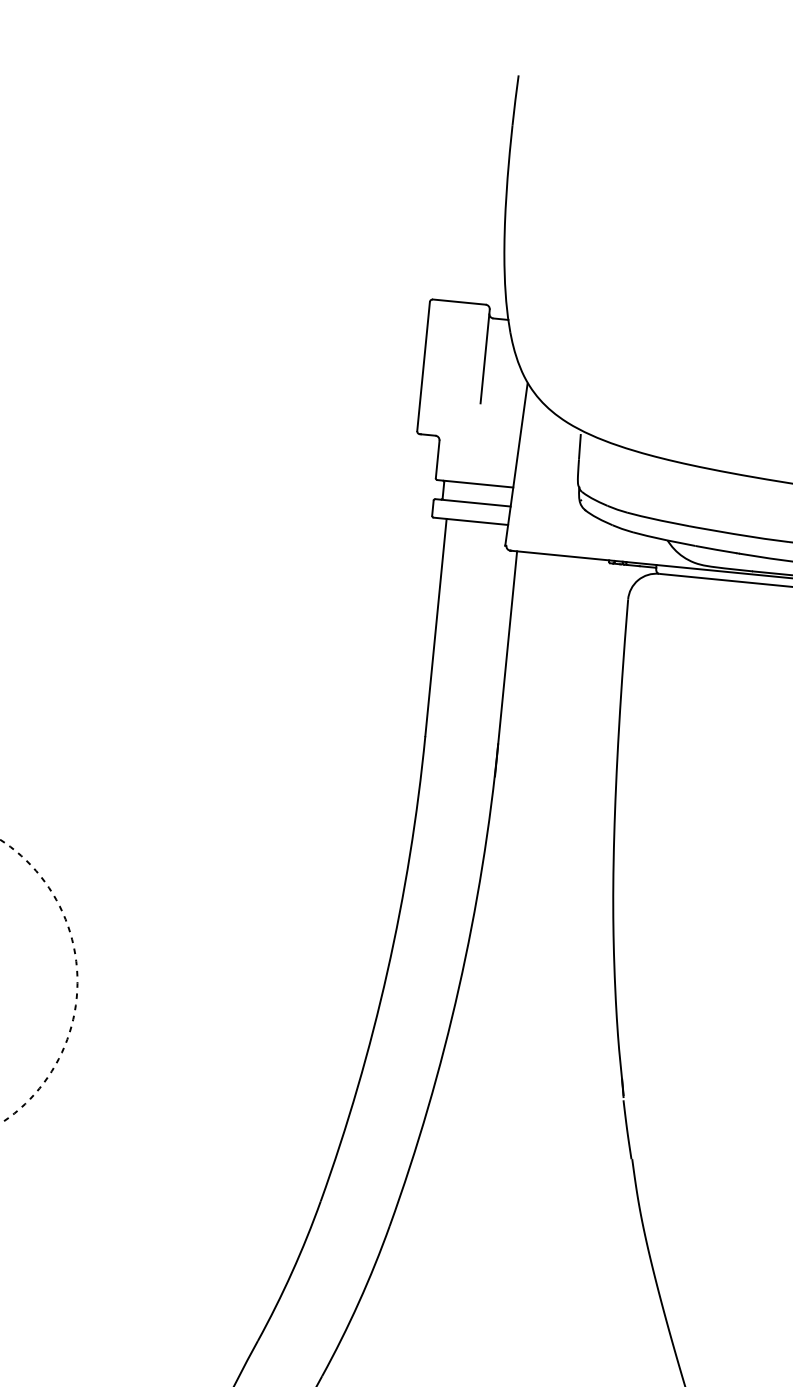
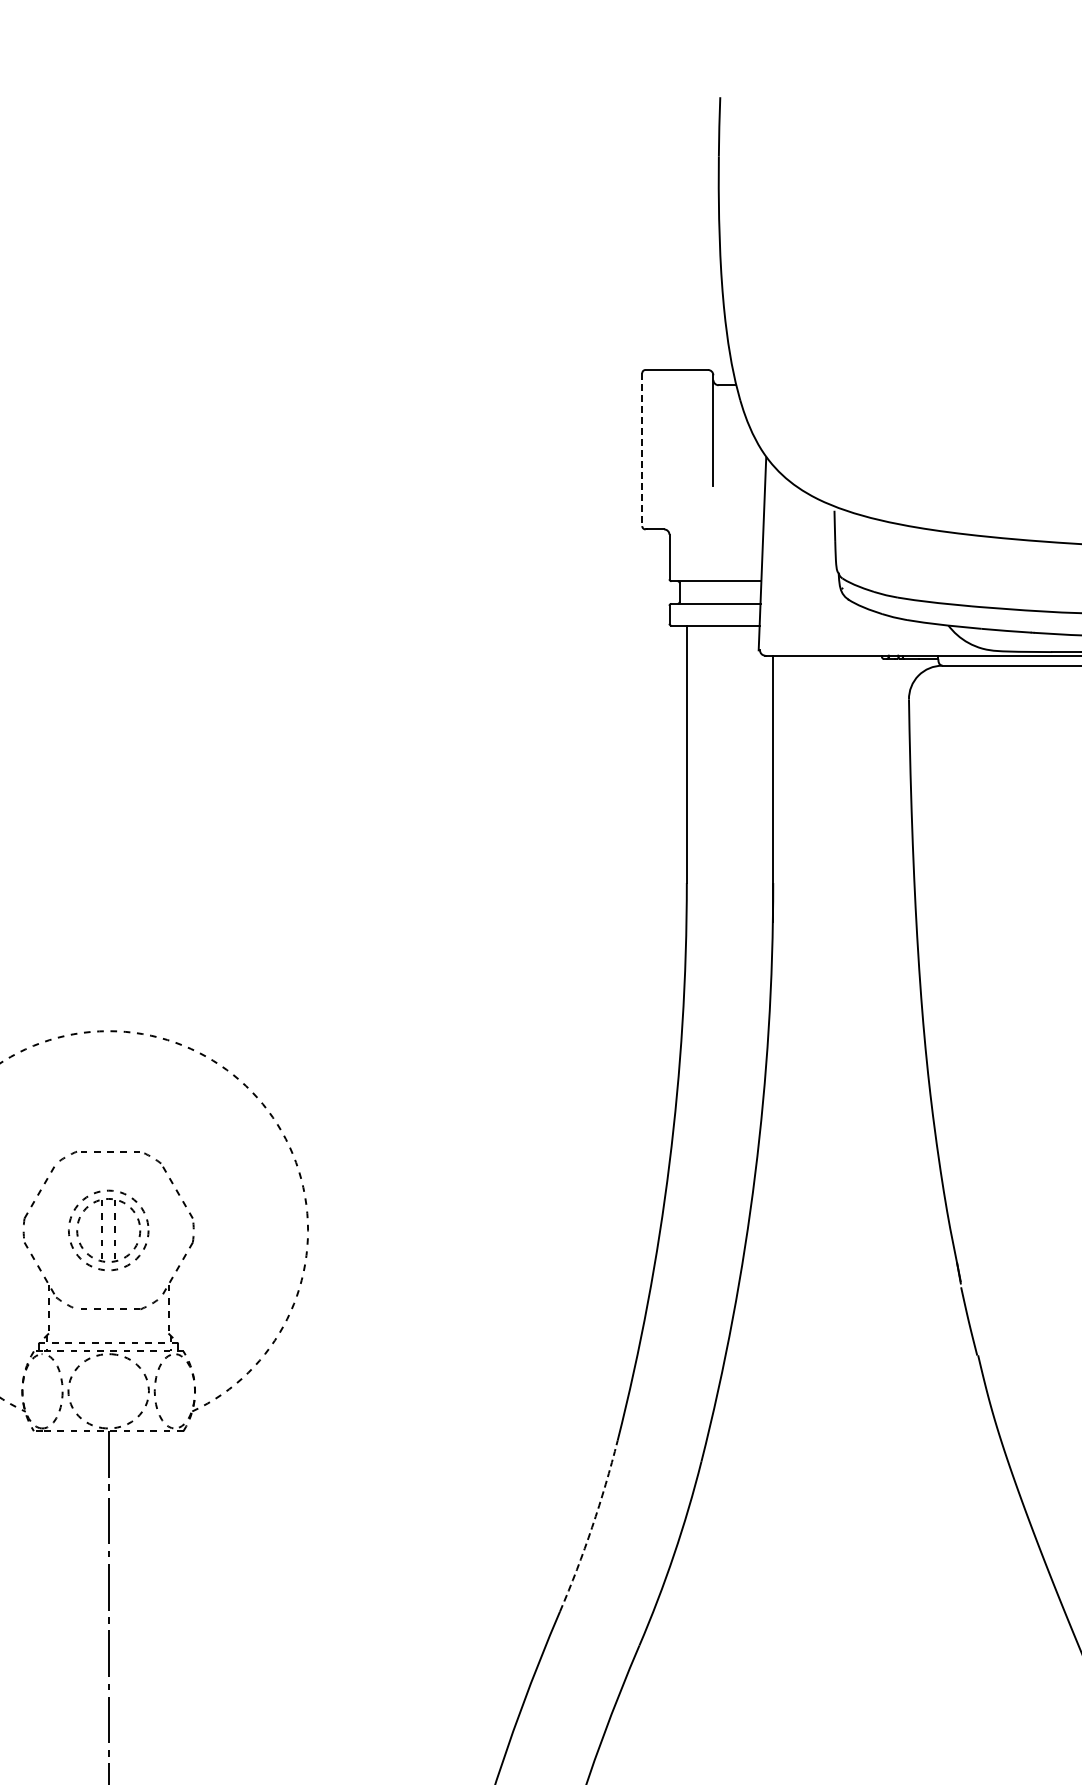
line: (423, 367) -> (642, 450), solid -> dashed
arc: (292, 1272) -> (592, 1527), solid -> dashed

